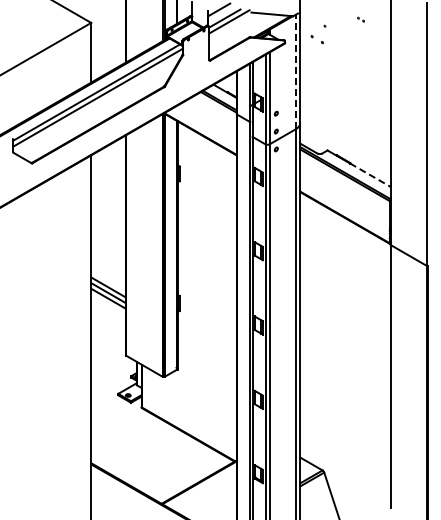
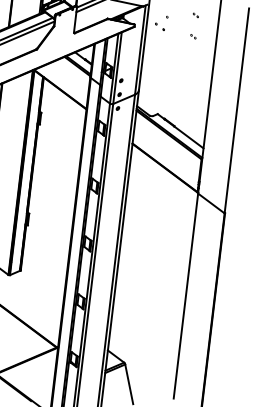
part: (360, 46) -> (193, 36), added
line: (295, 71) -> (140, 49), dashed -> solid
line: (370, 175) -> (188, 137), dashed -> solid

